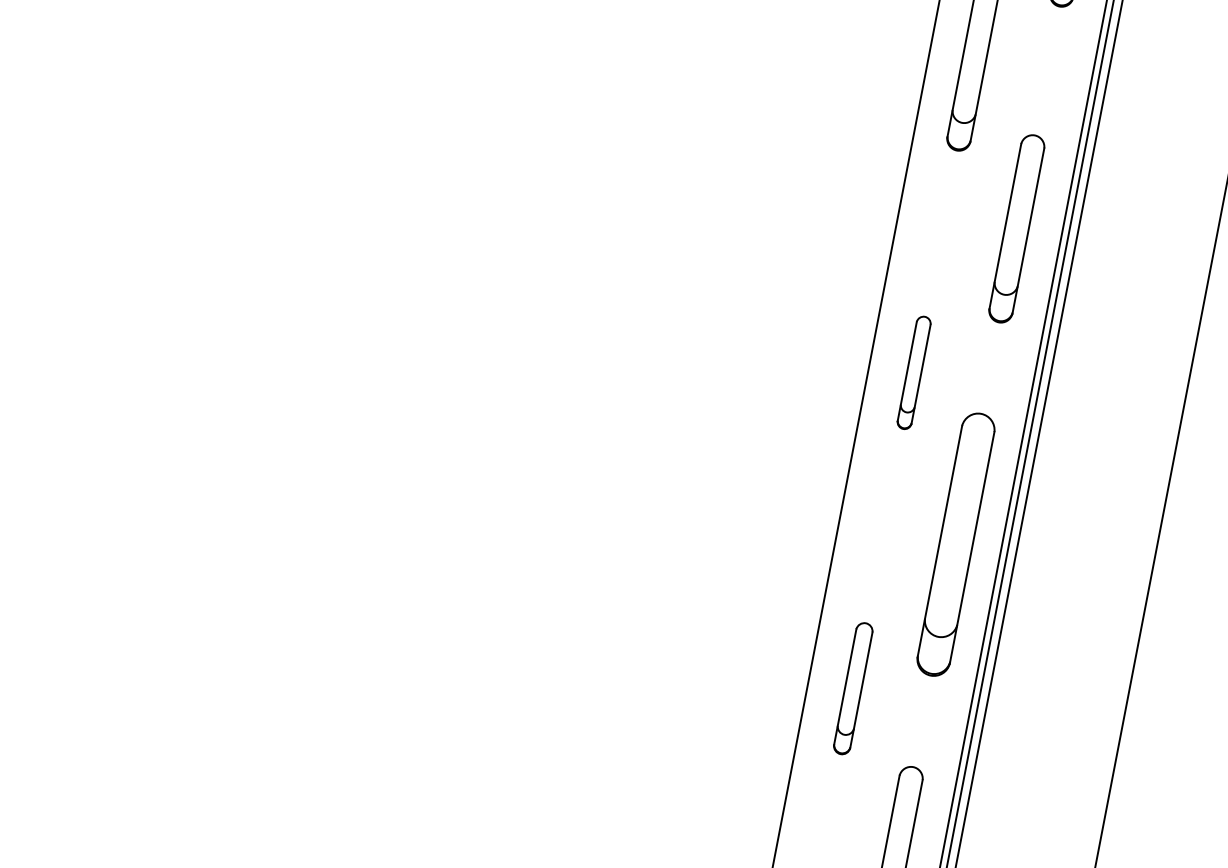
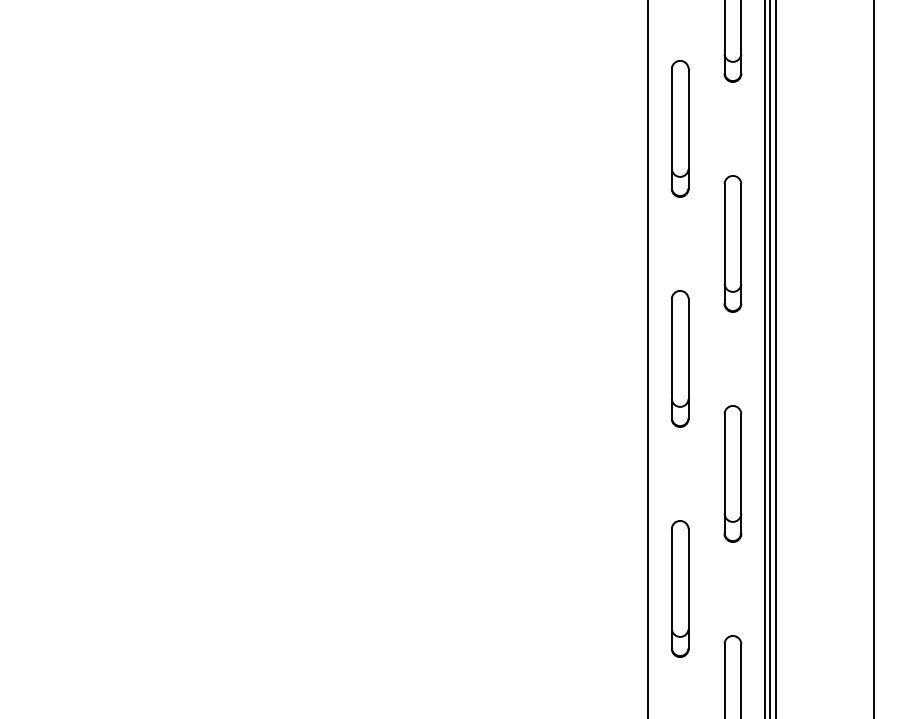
part: (914, 372) -> (680, 358), size x1.67
part: (955, 543) -> (732, 473), size x0.71
part: (853, 688) -> (680, 588), size x1.43

